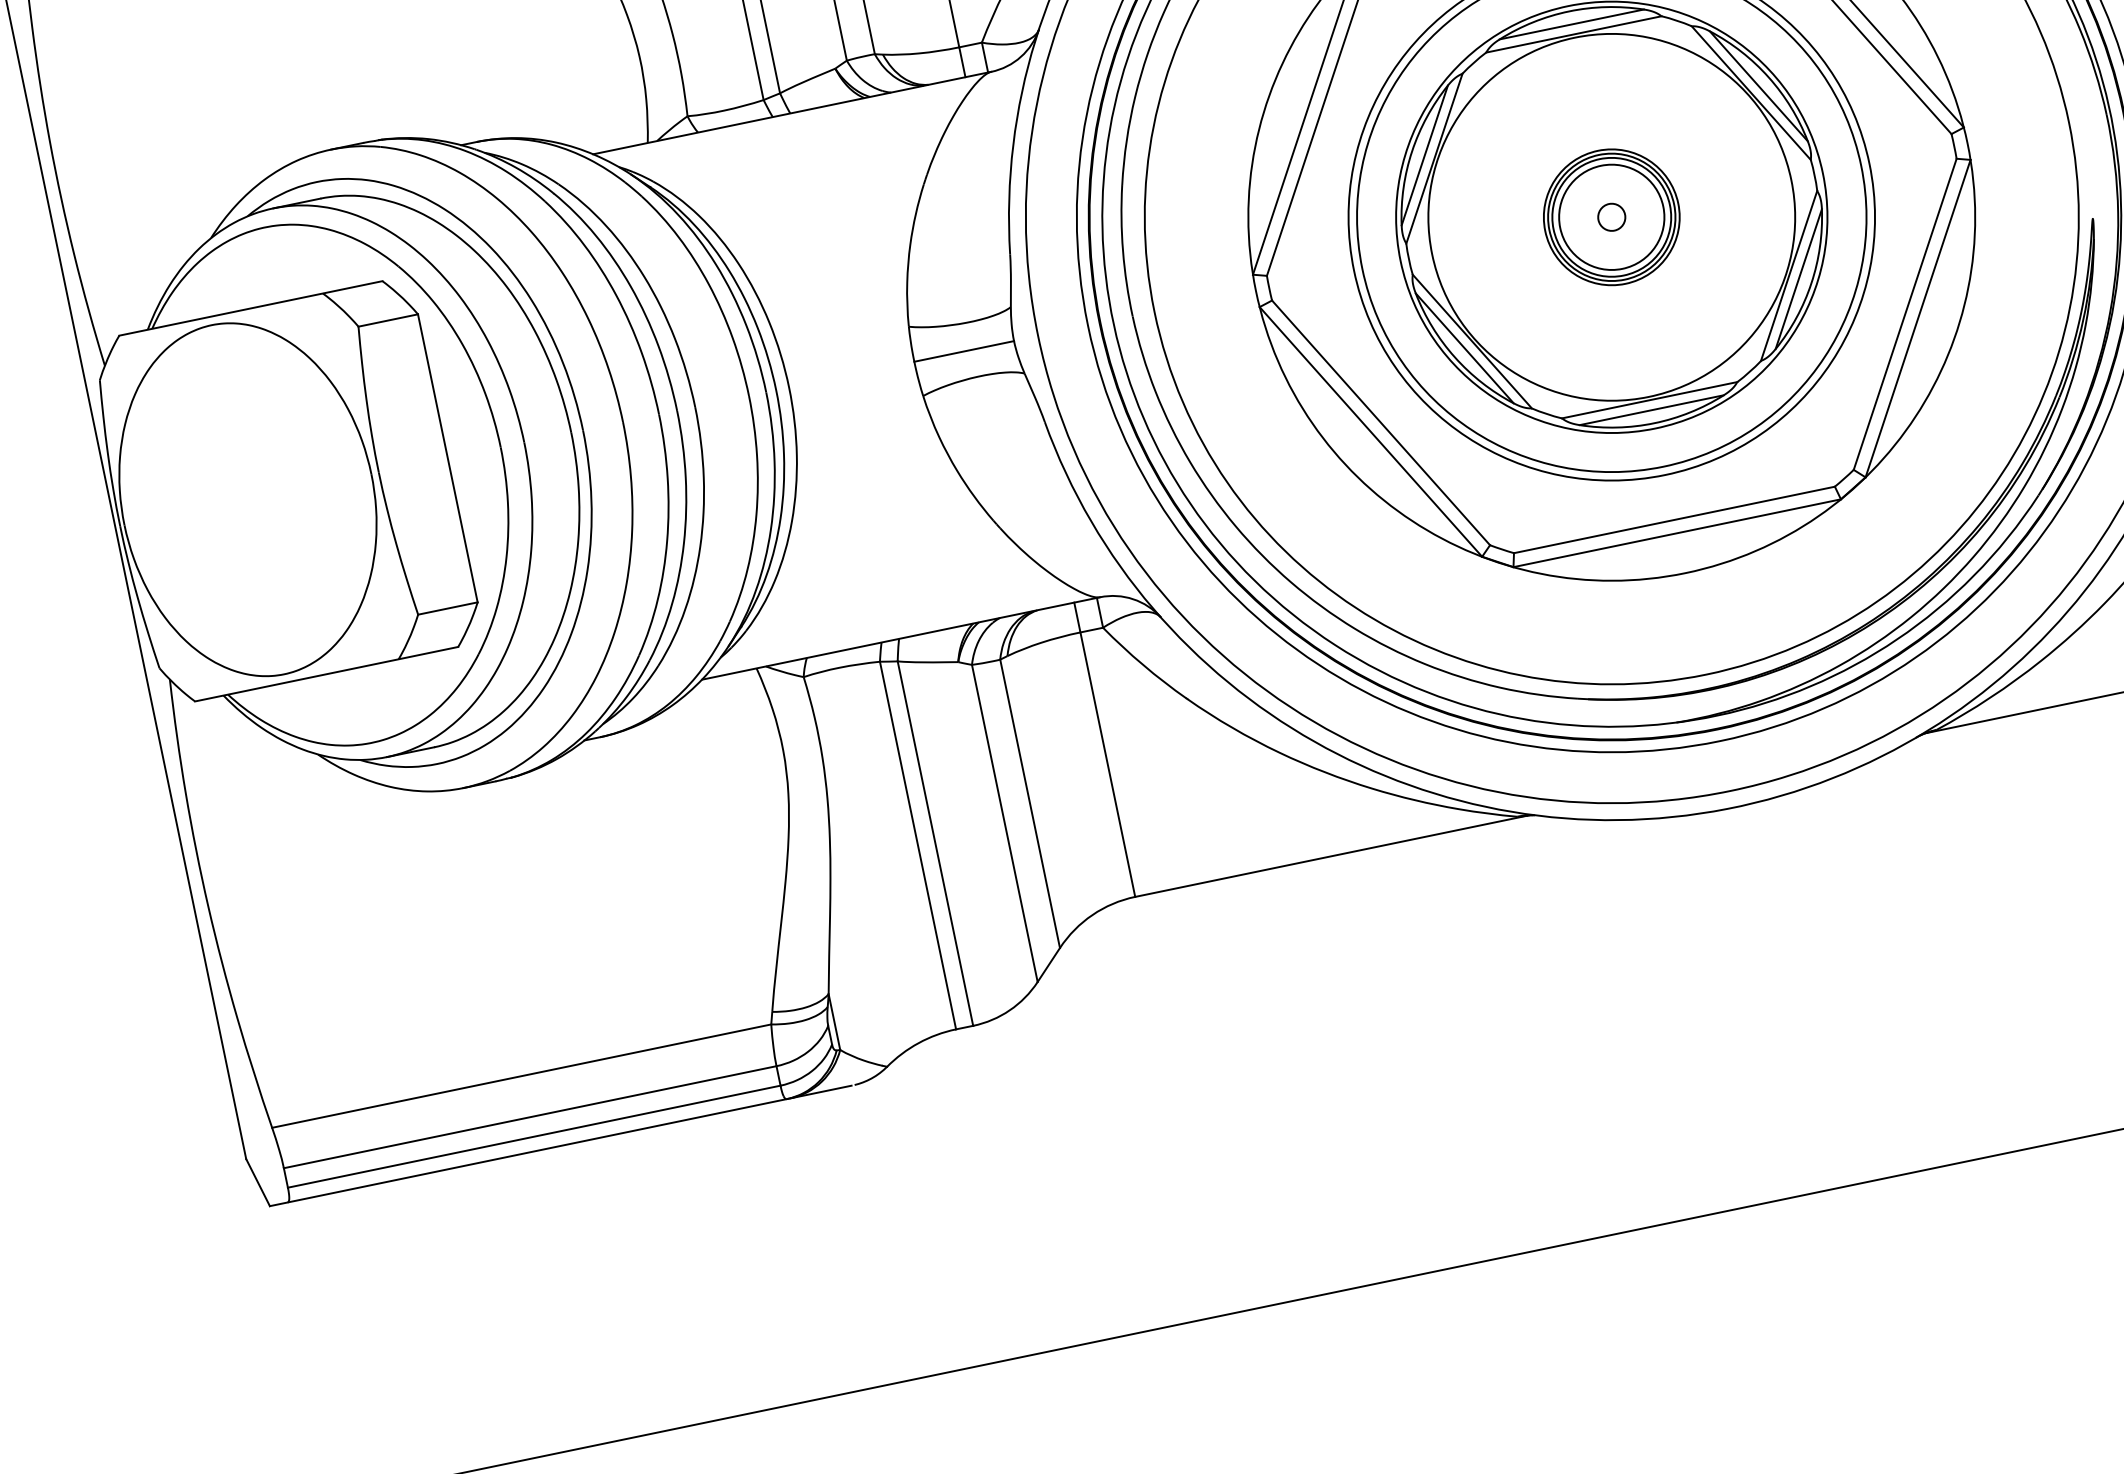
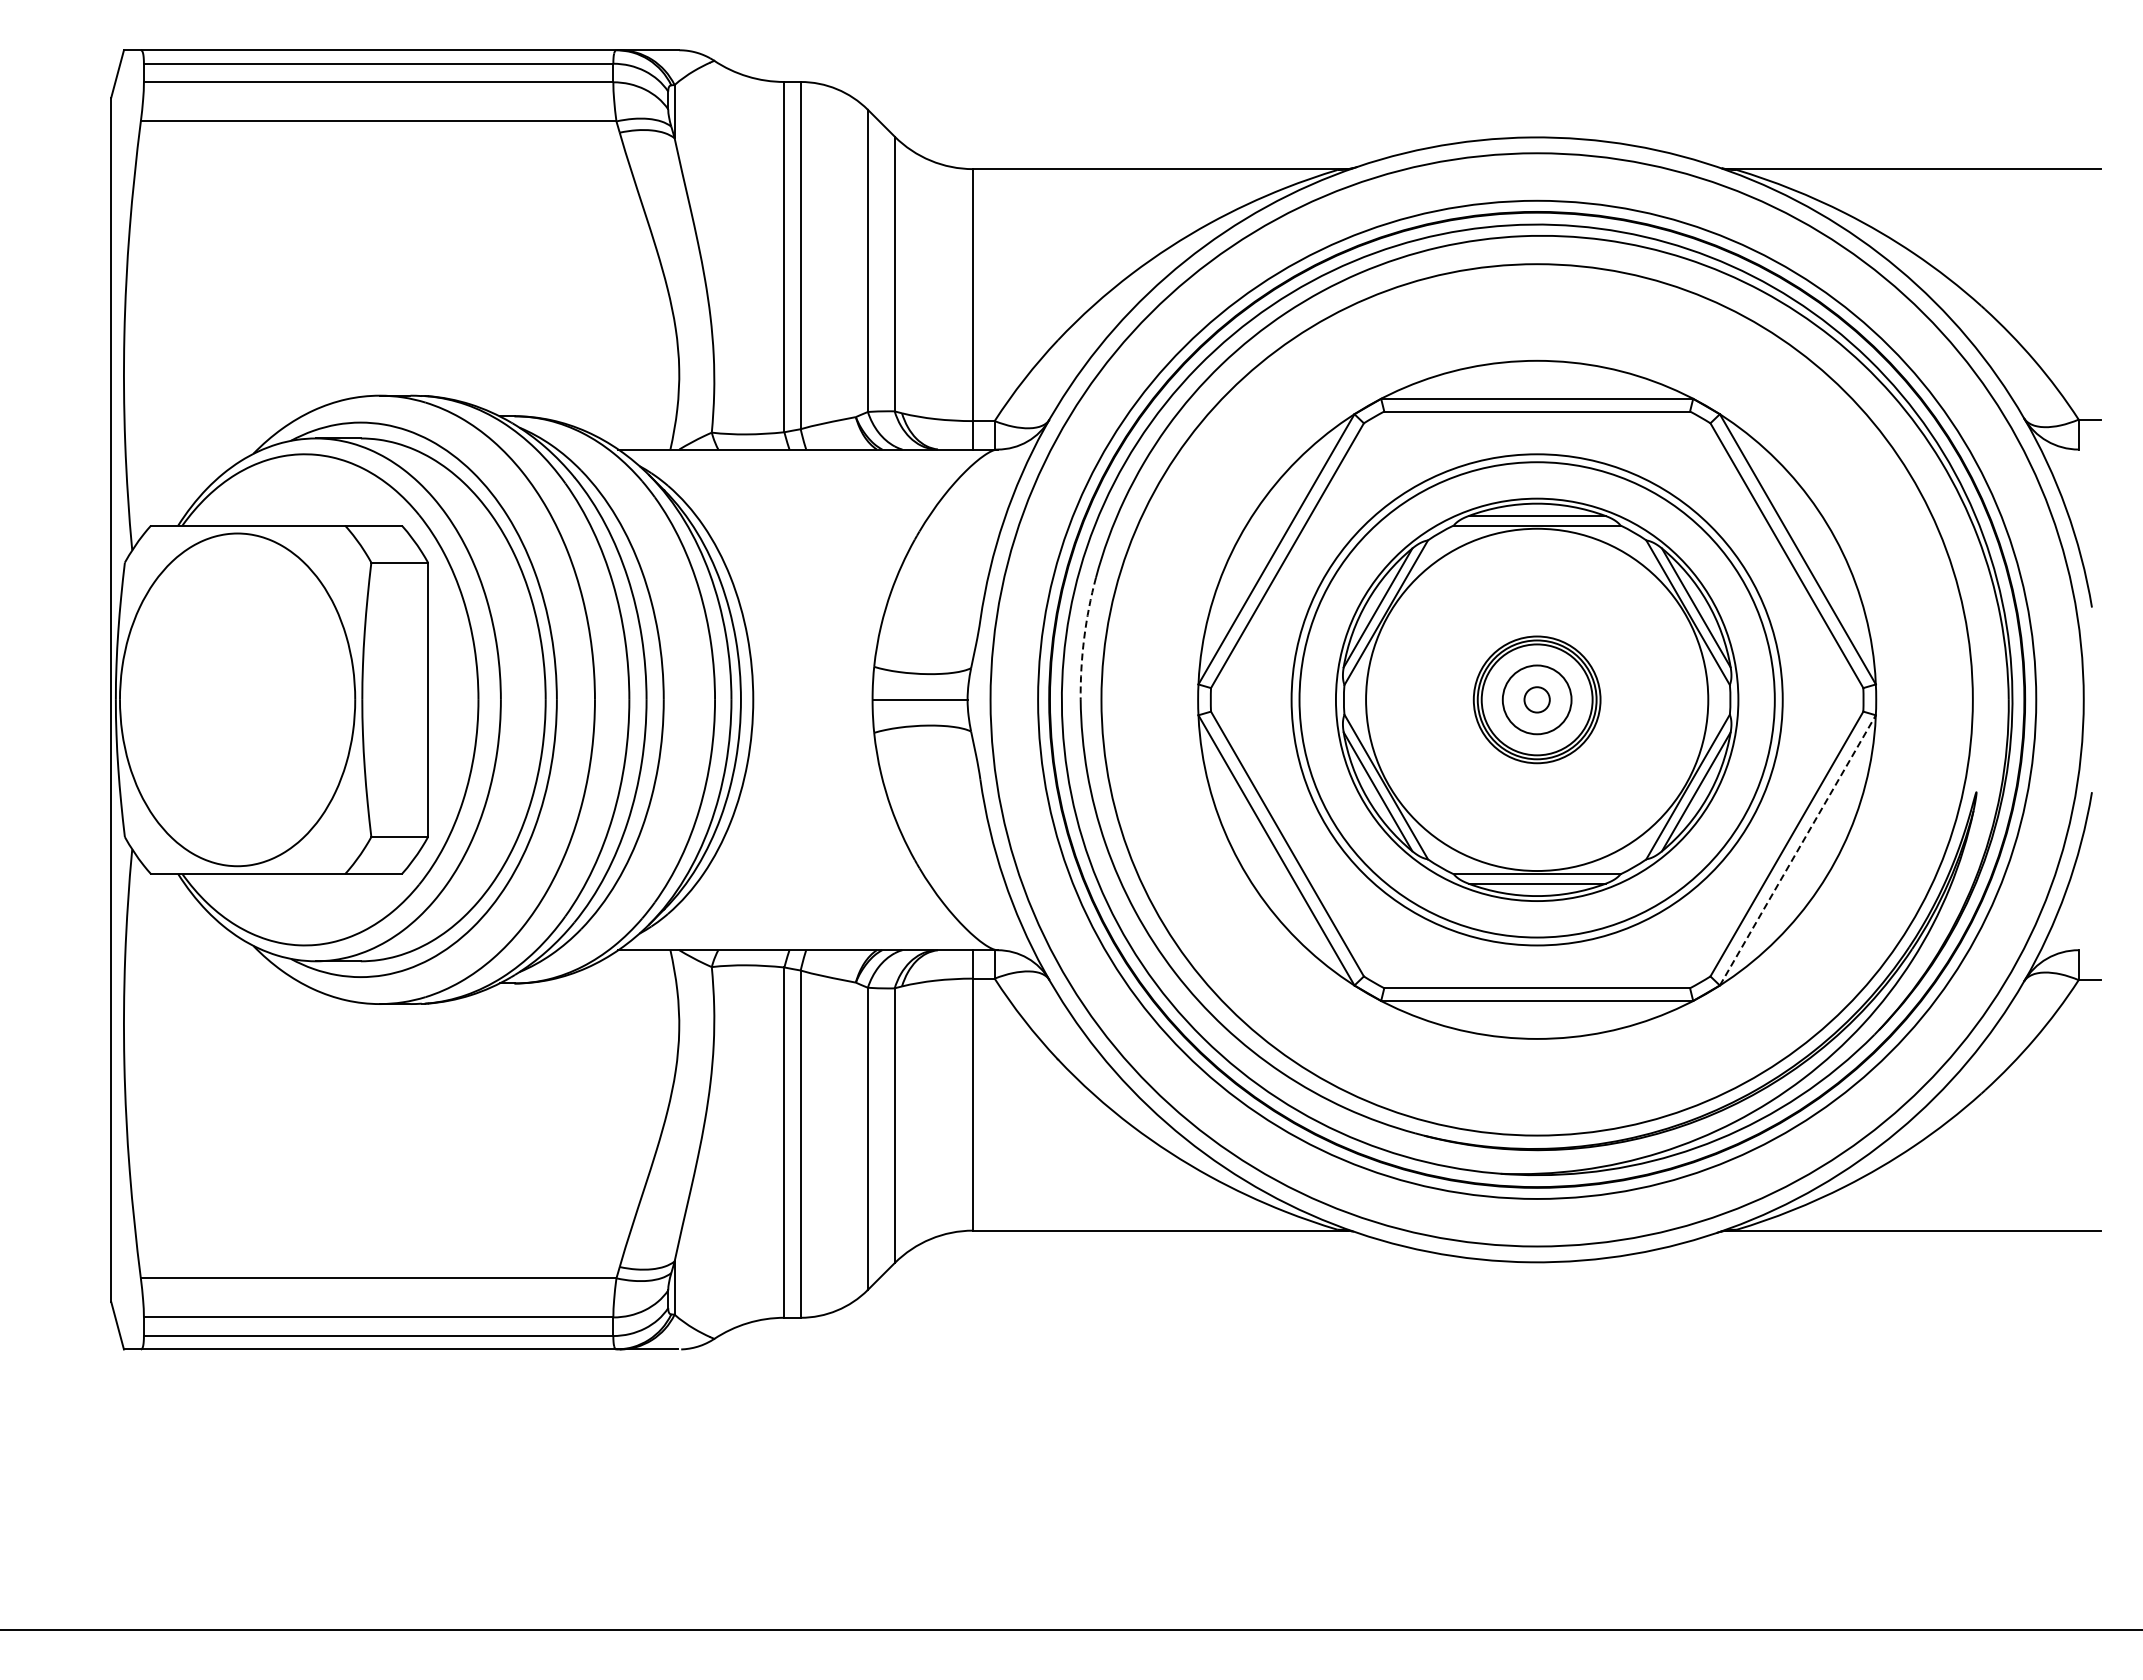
circle: (1612, 216) -> (1537, 699), size x0.7
arc: (1123, 251) -> (1084, 638), solid -> dashed
line: (1917, 318) -> (1797, 850), solid -> dashed

